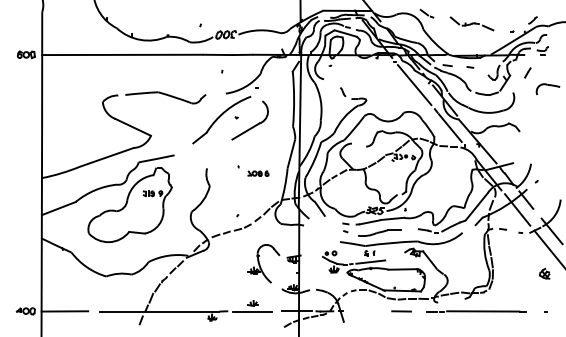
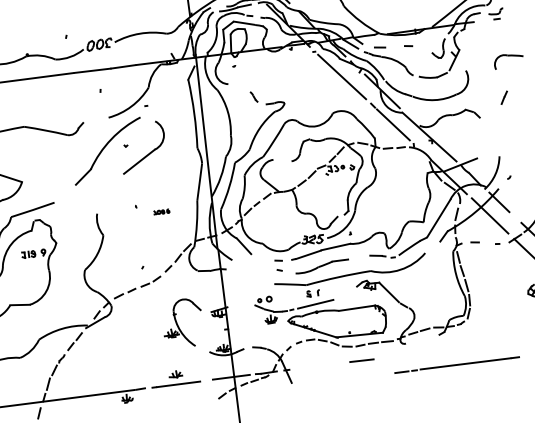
part: (527, 72) -> (503, 97), moved
part: (258, 173) -> (161, 211), size x0.6
line: (476, 311) -> (457, 365), moved

